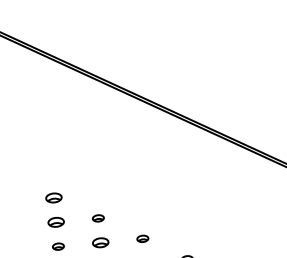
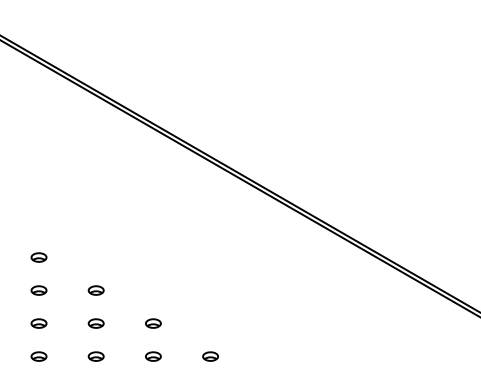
part: (53, 197) -> (38, 257), size x0.71
part: (55, 222) -> (38, 290), size x0.71
part: (100, 242) -> (95, 323), size x0.71

